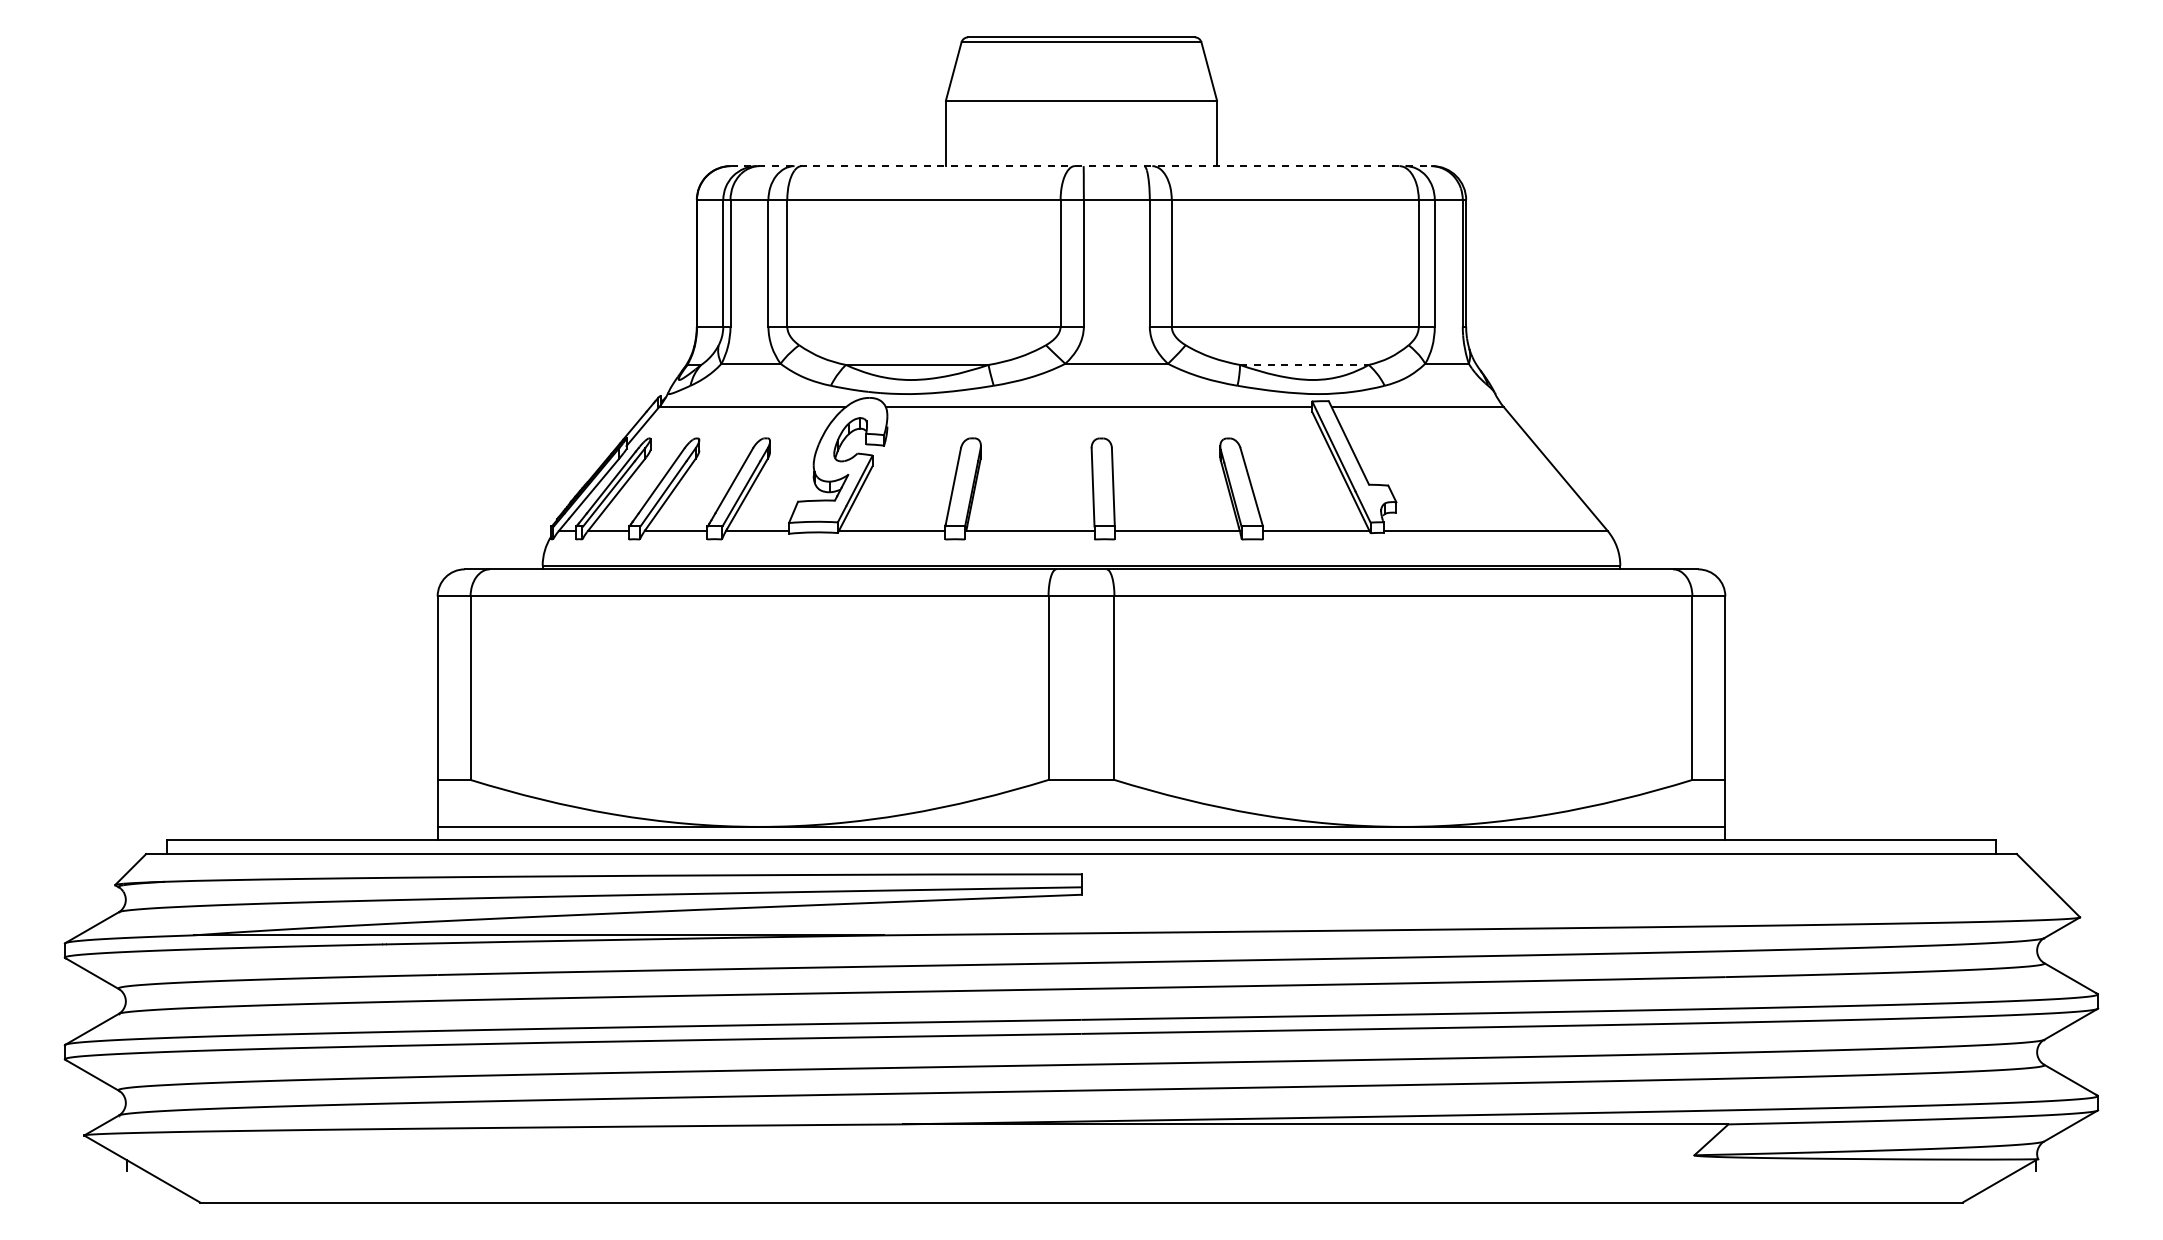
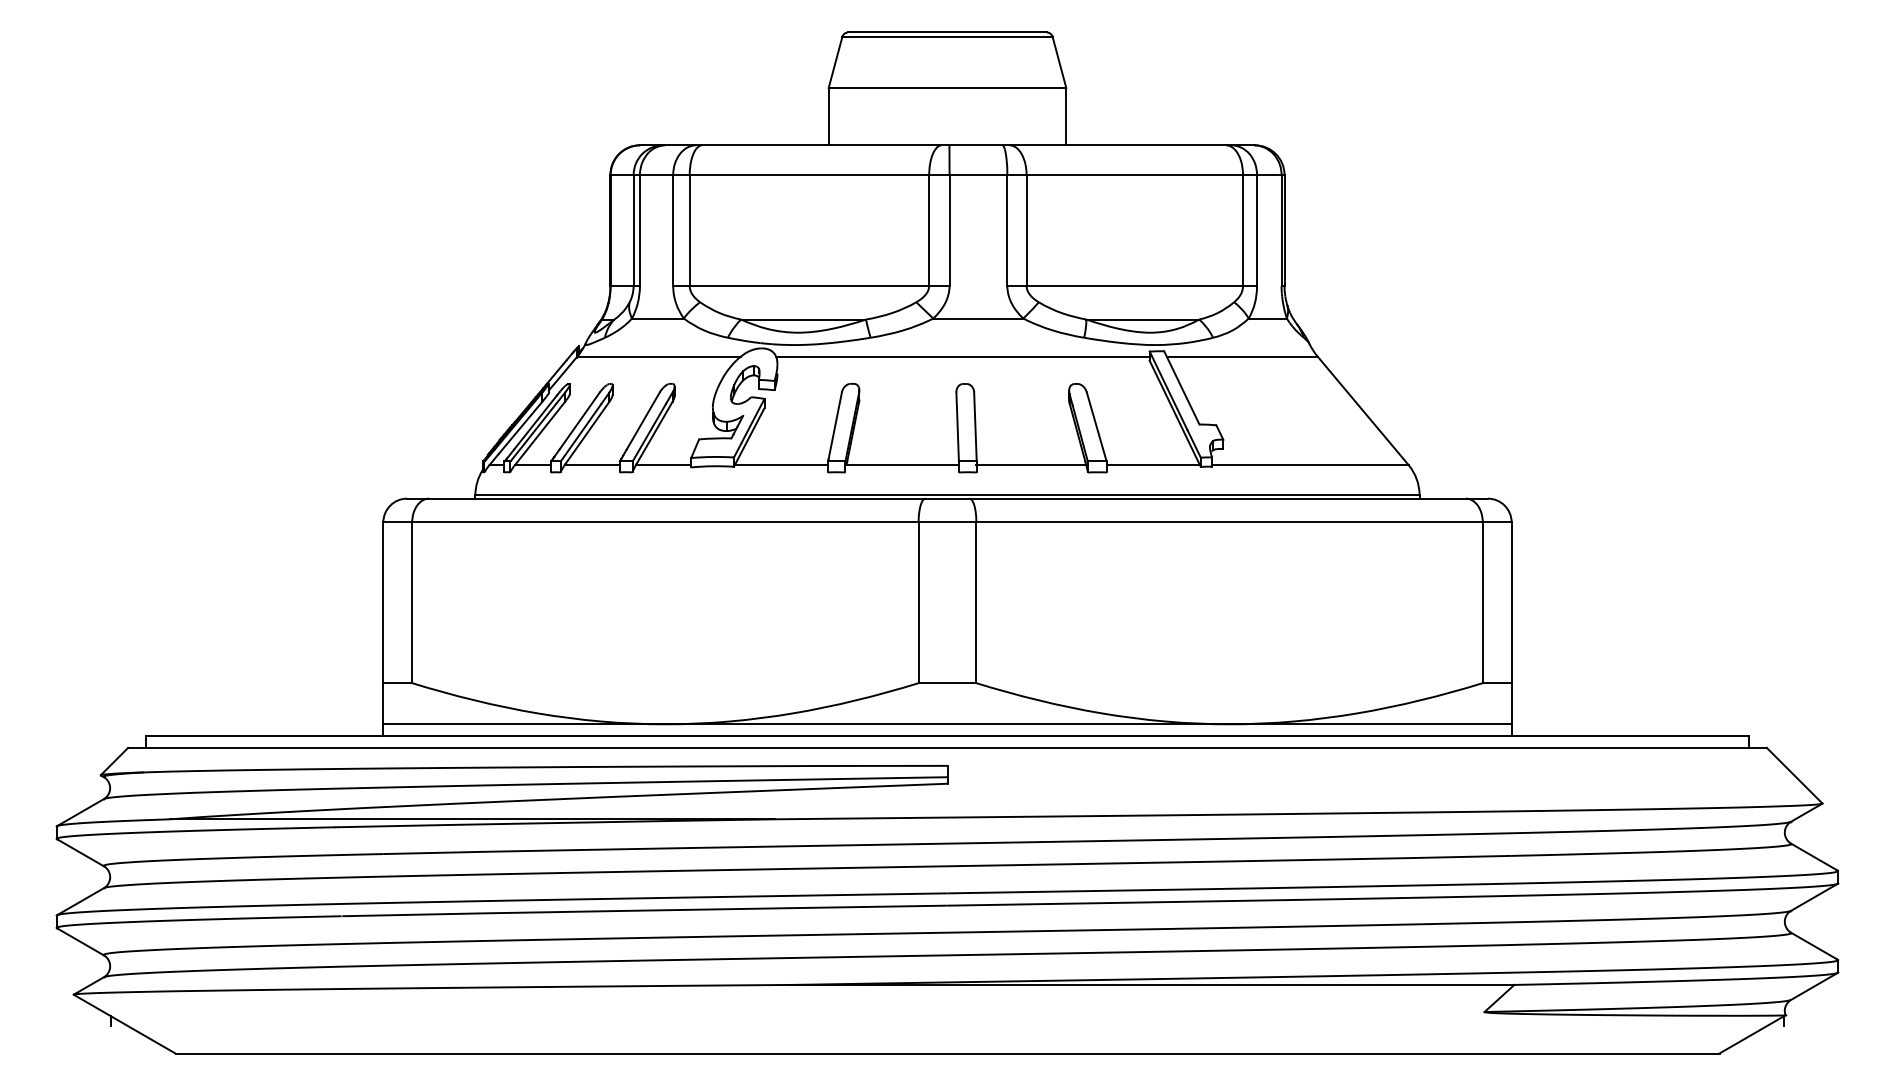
line: (1081, 166) -> (947, 145), dashed -> solid
line: (1304, 364) -> (1142, 319), dashed -> solid

